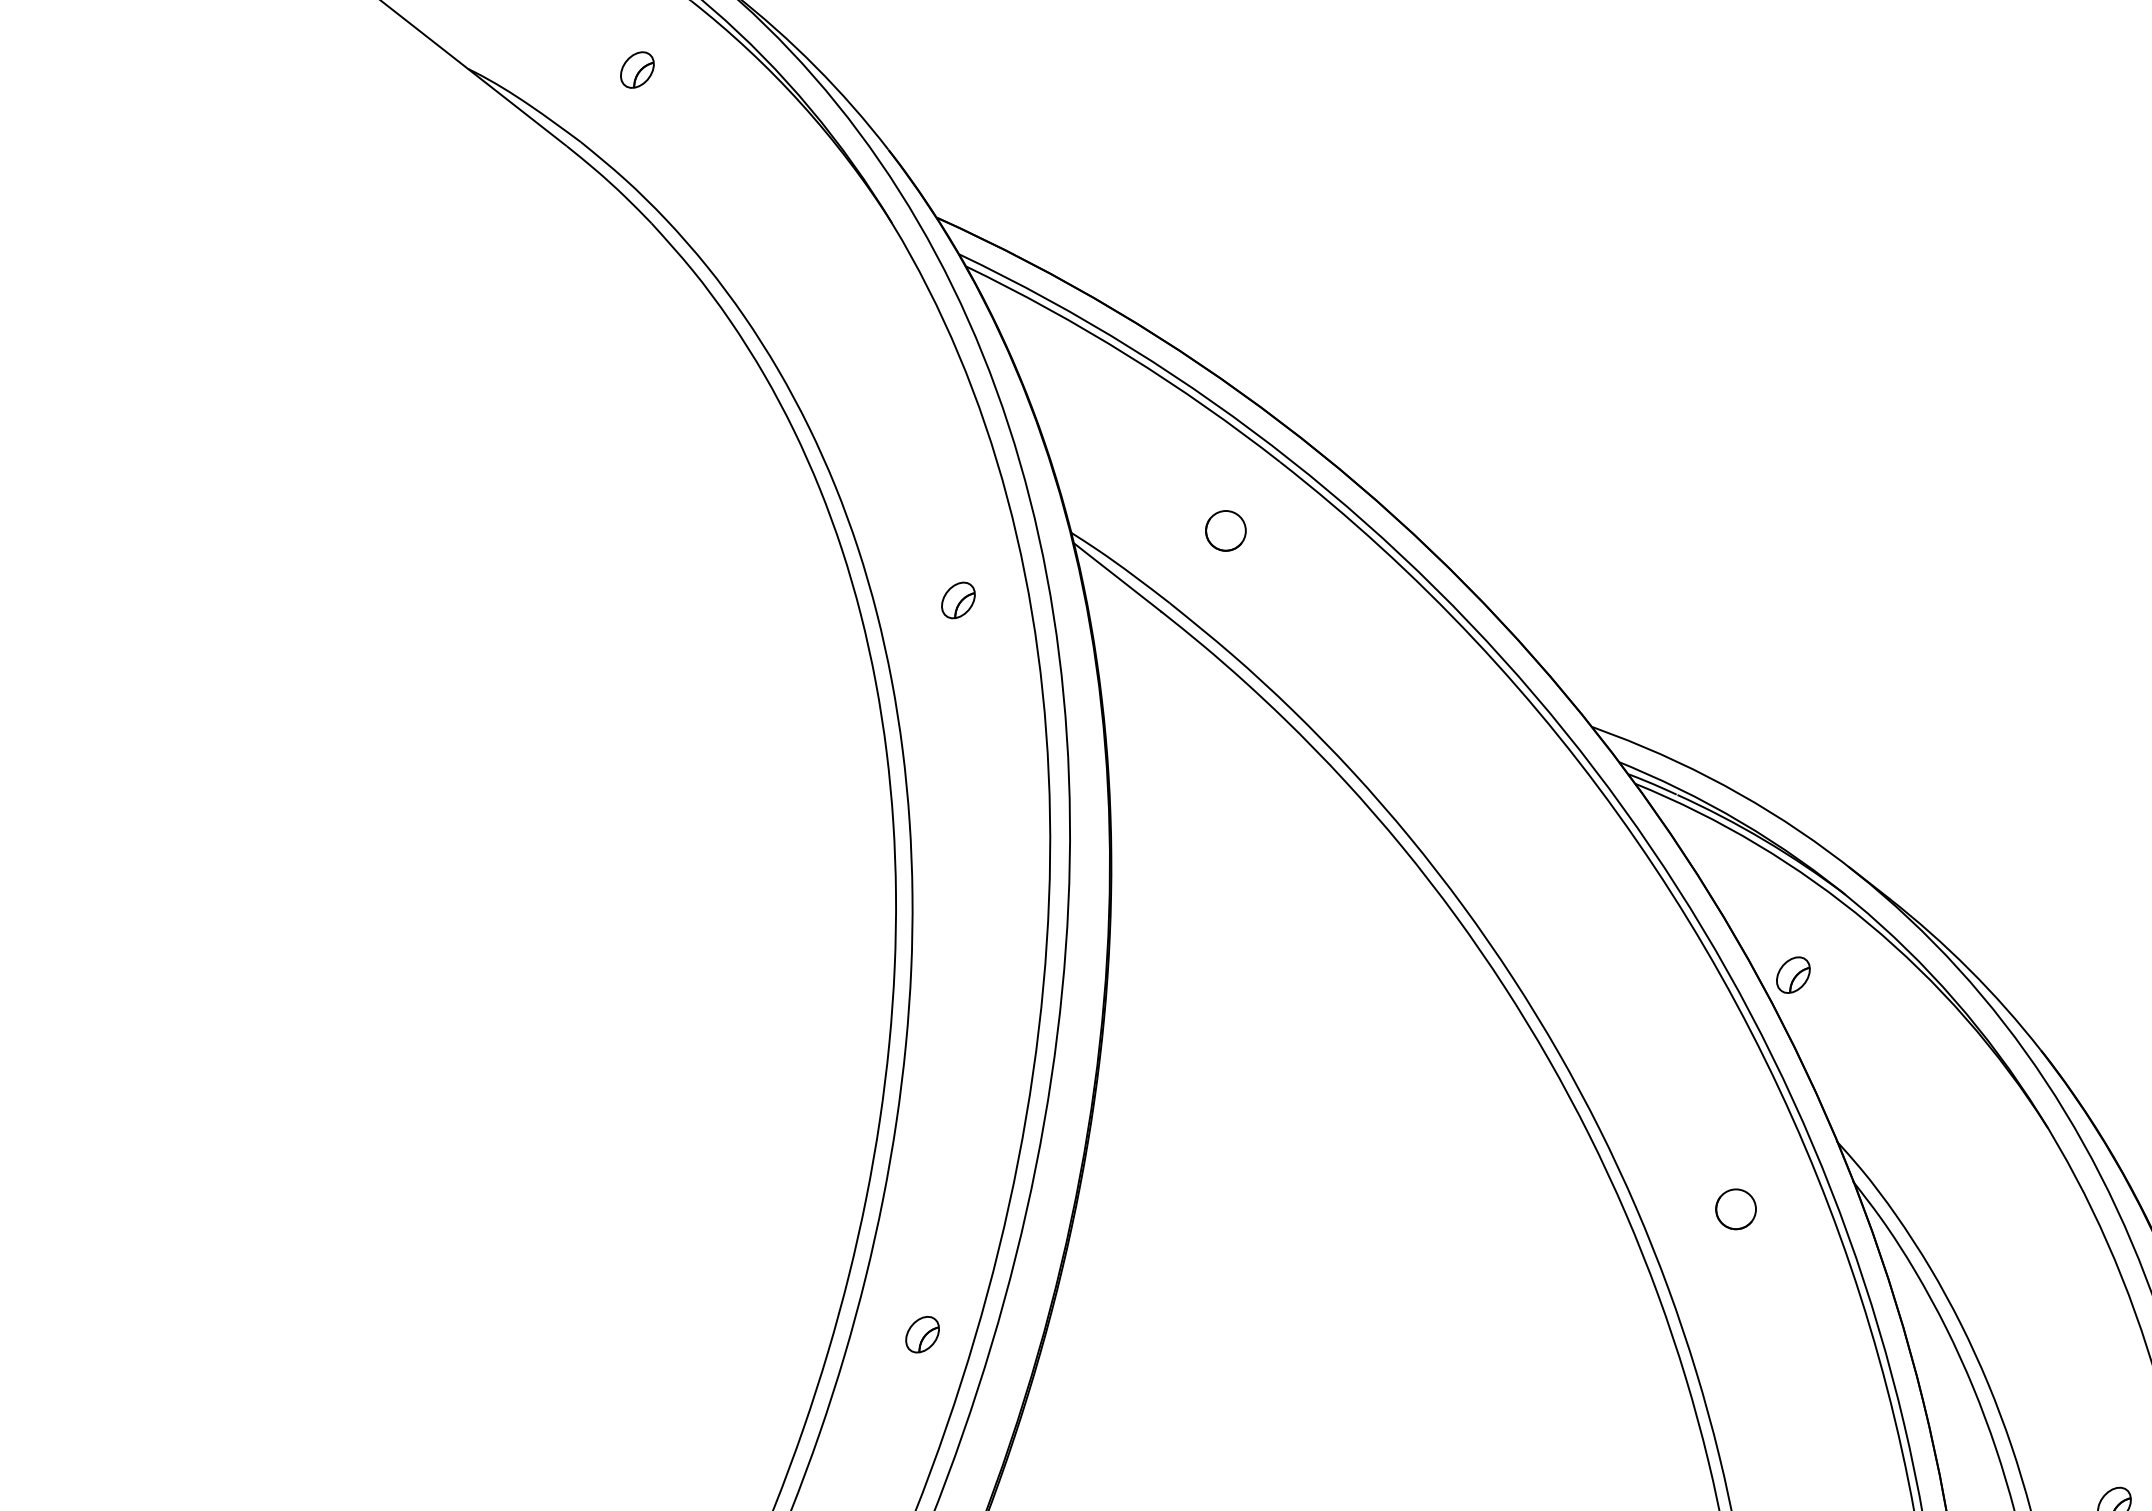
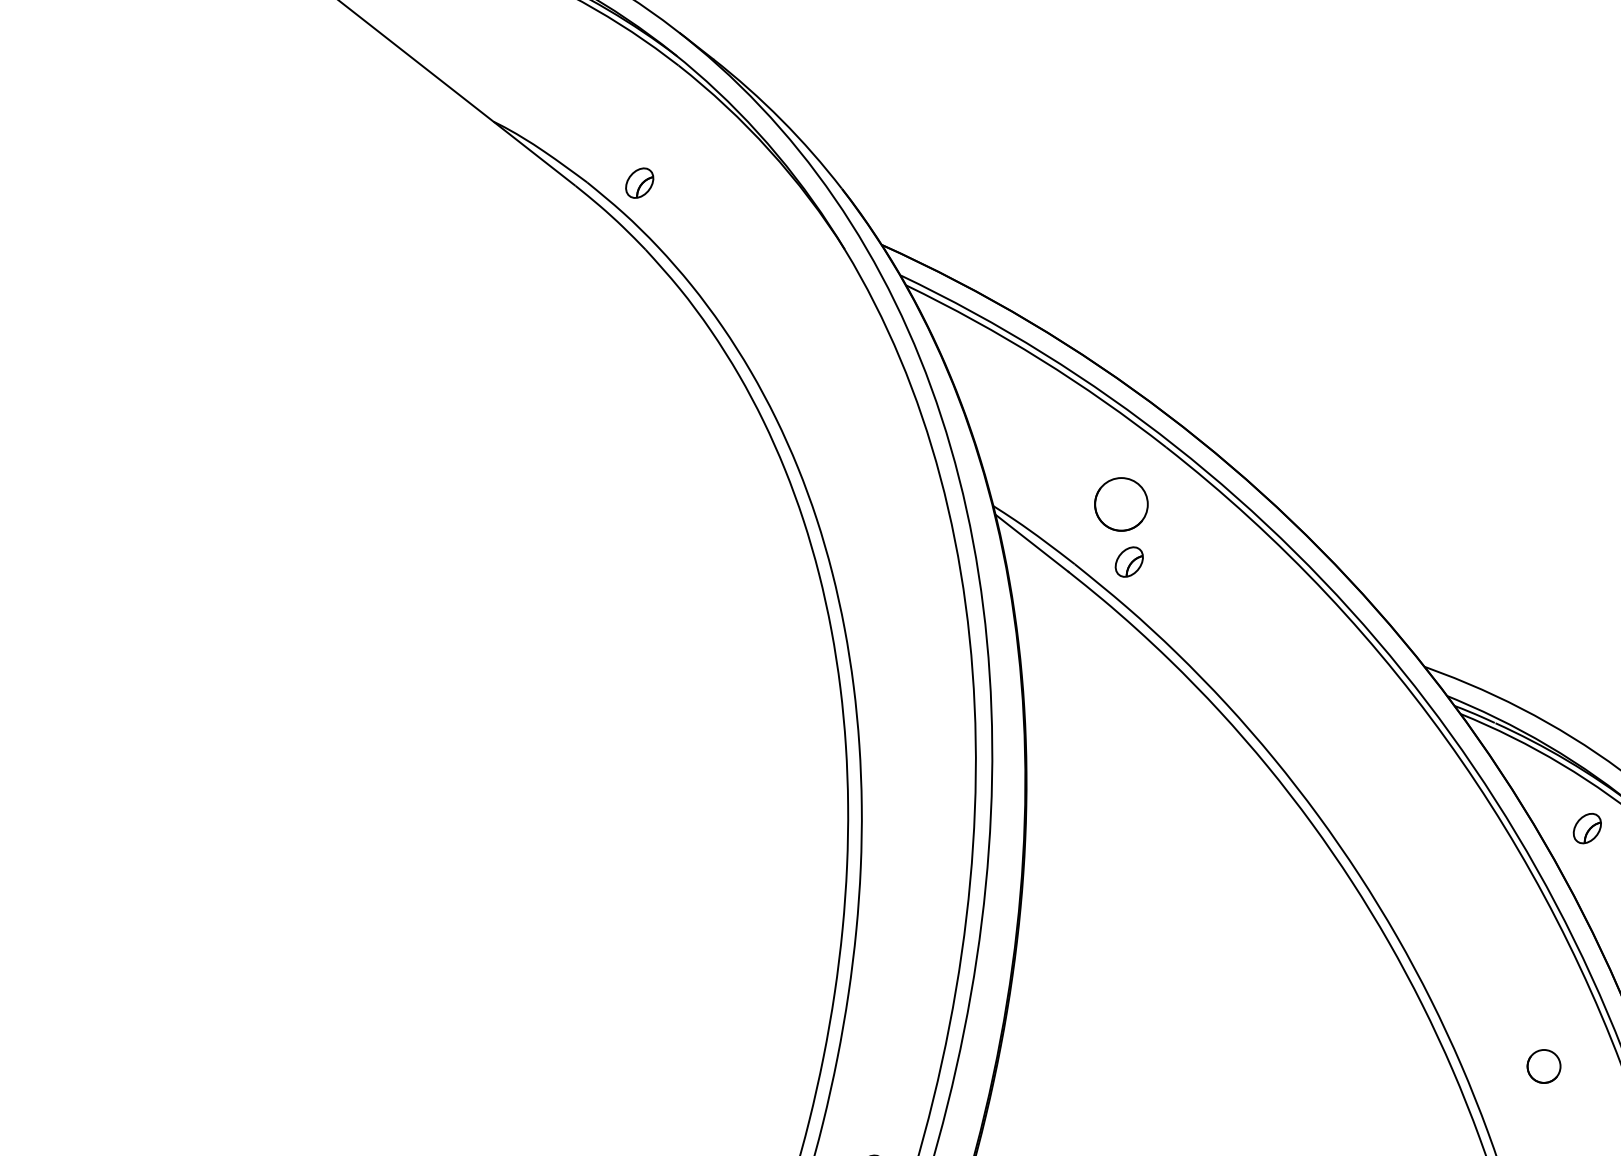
part: (637, 69) -> (639, 182), moved
circle: (1225, 530) -> (1121, 504), size x1.6
part: (958, 600) -> (1129, 562), moved
part: (1793, 974) -> (1587, 828), moved

